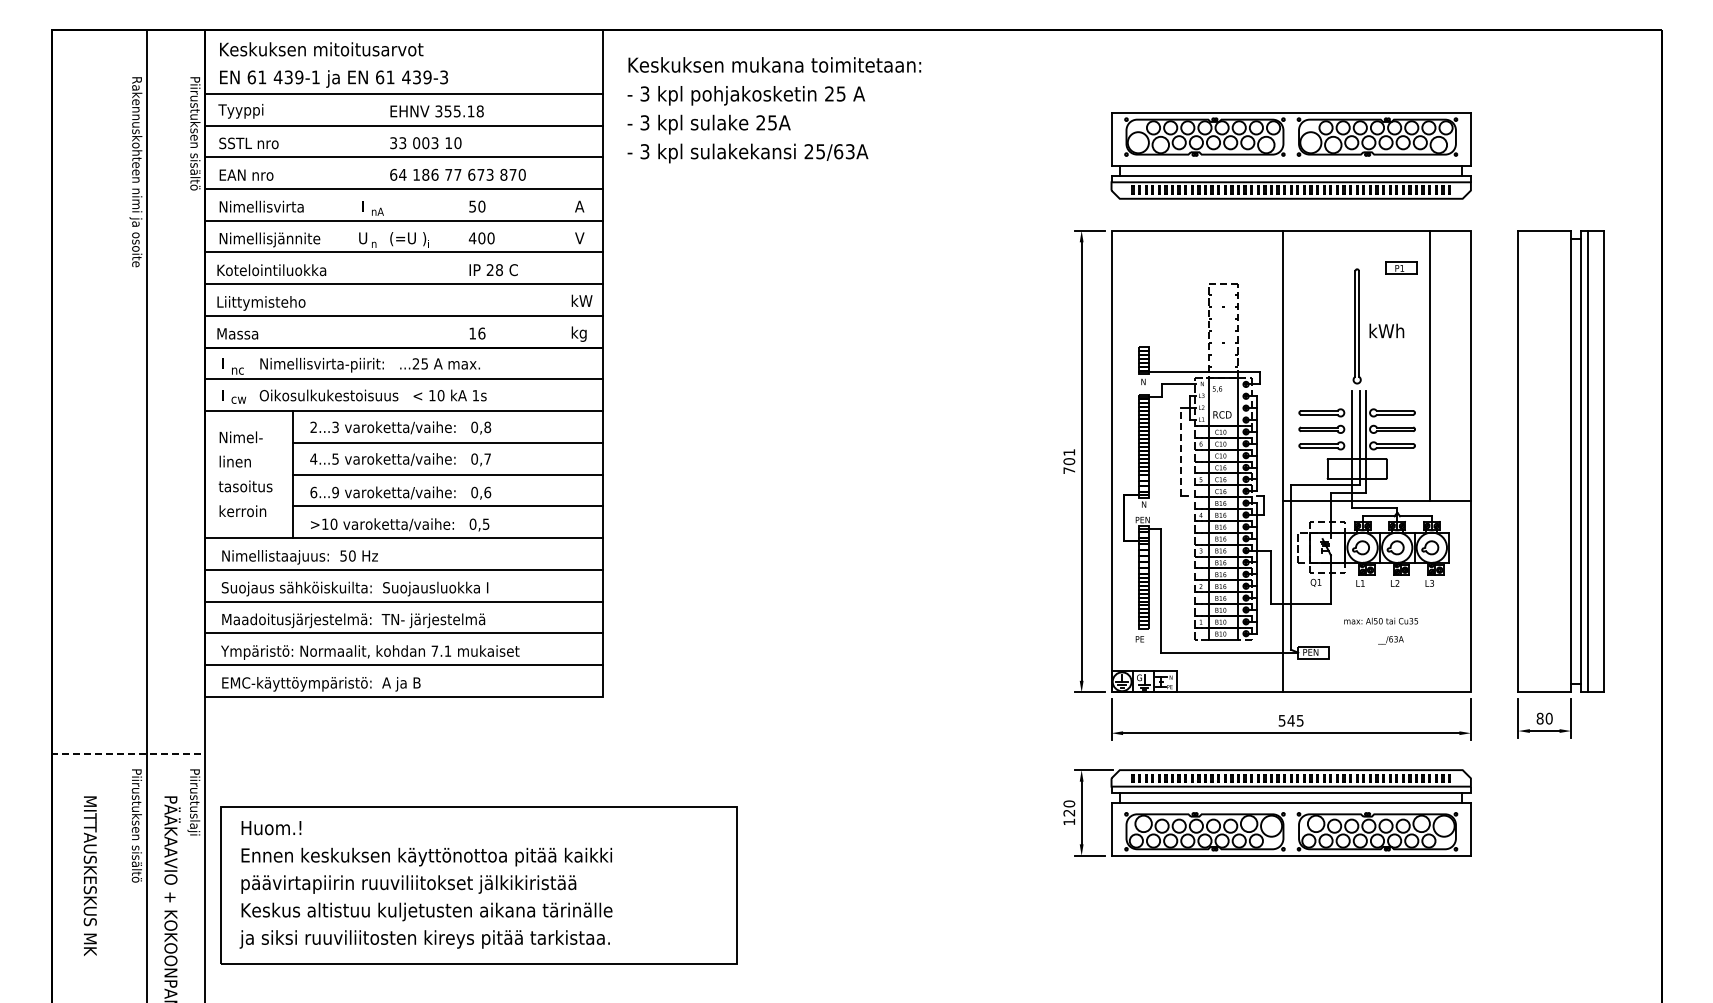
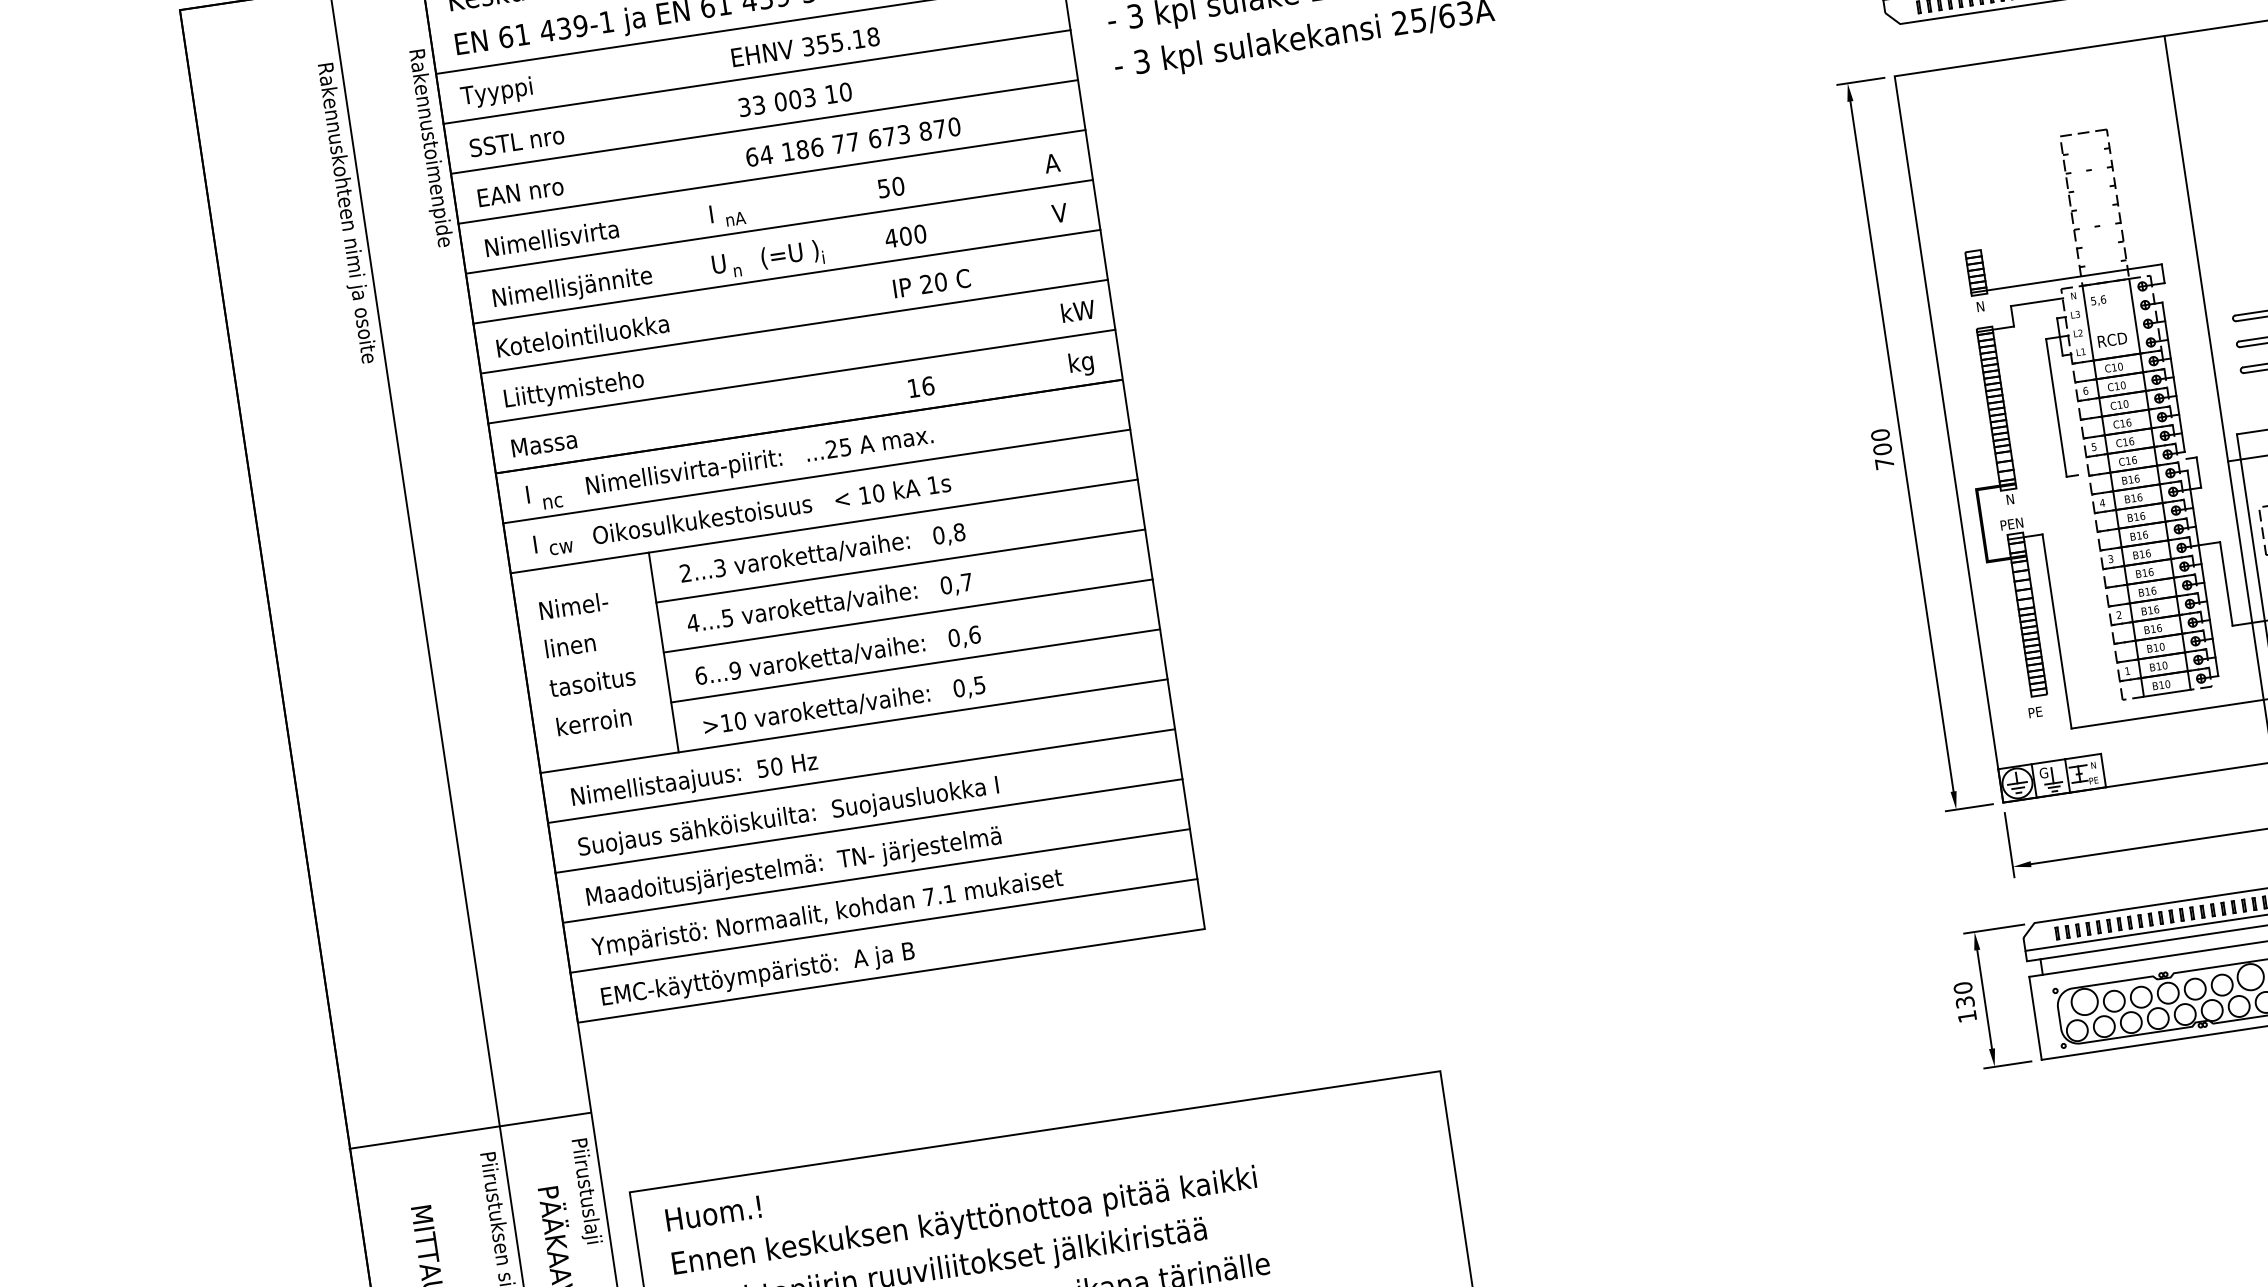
text: (193, 139) -> (428, 148), Piirustuksen sisältö^J -> Rakennustoimenpide
text: (499, 269) -> (940, 281), 28 -> 20
line: (1181, 451) -> (2056, 407), dashed -> solid
text: (1069, 452) -> (1880, 435), 701 -> 700
line: (128, 753) -> (470, 1129), dashed -> solid
text: (1069, 812) -> (1965, 1001), 120 -> 130

